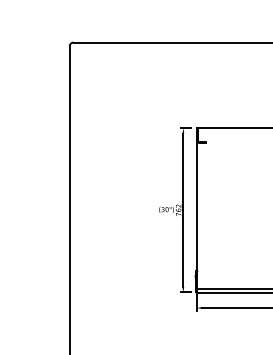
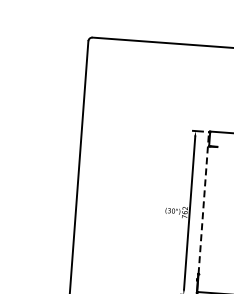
line: (196, 199) -> (203, 203), solid -> dashed

